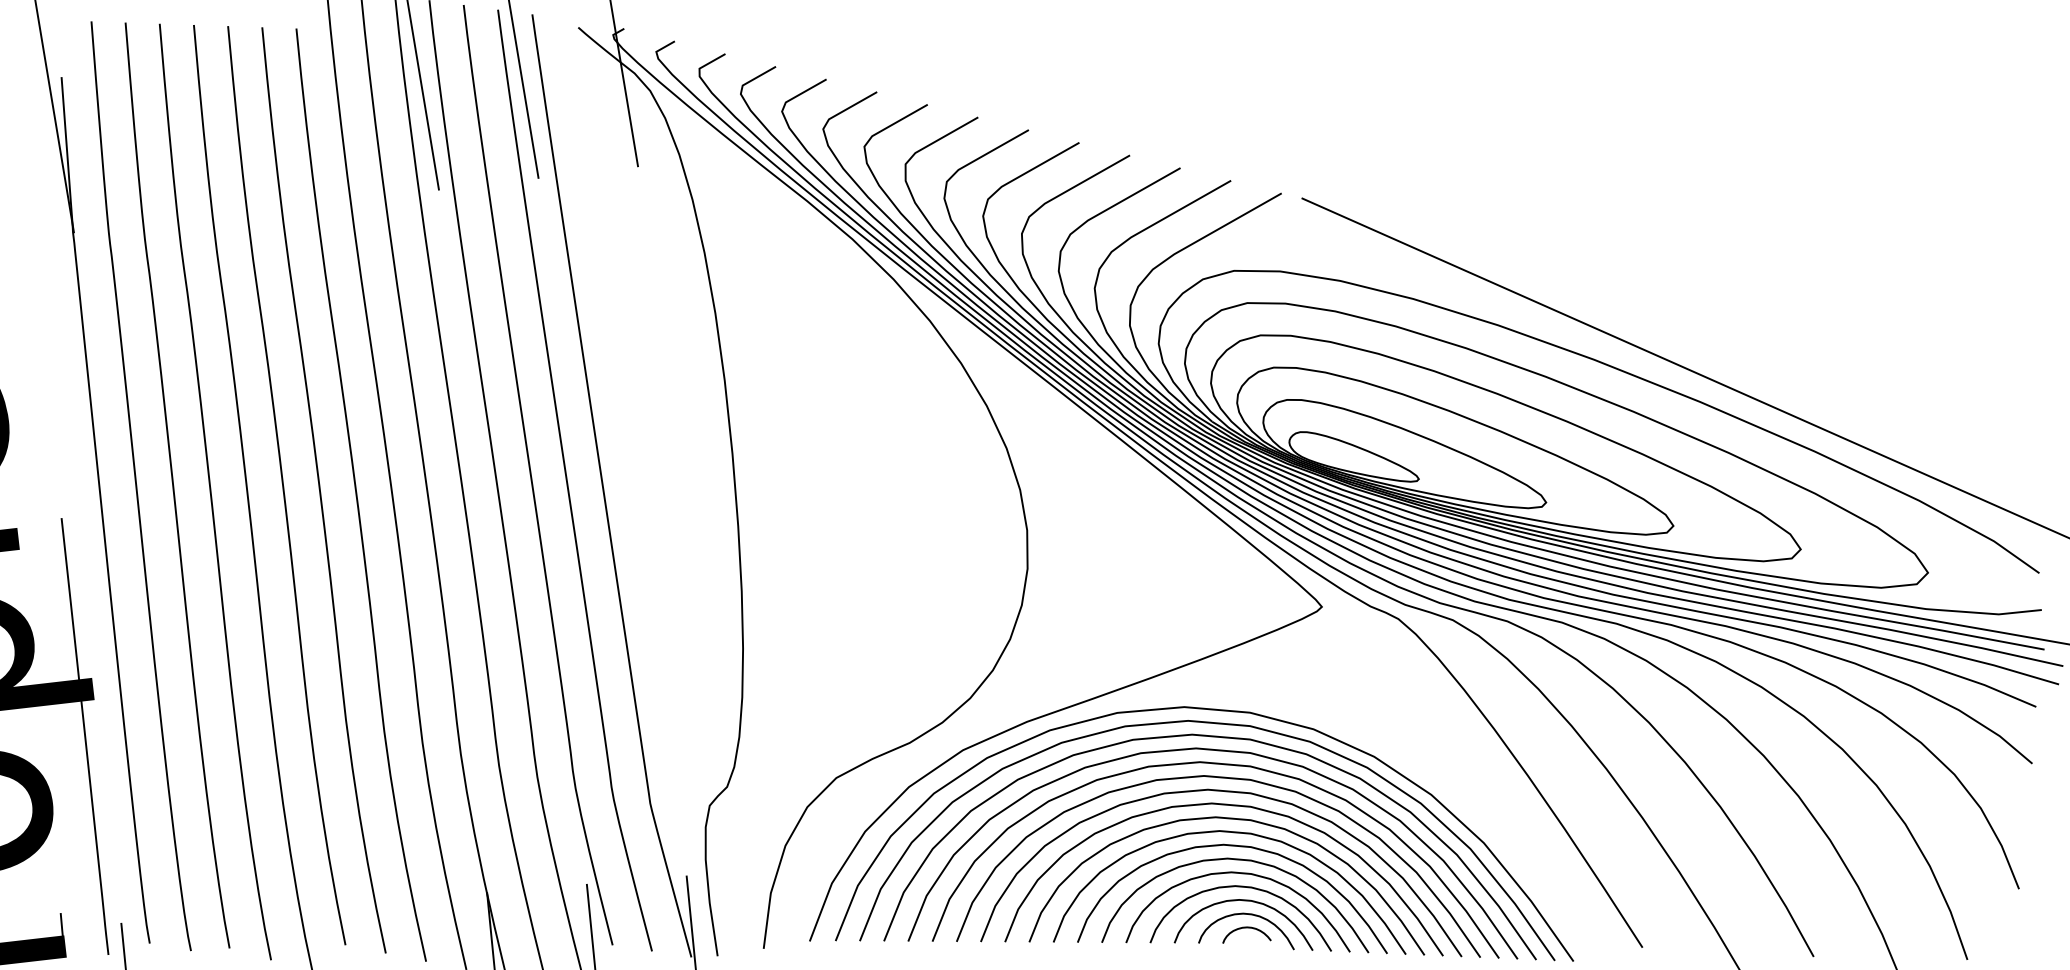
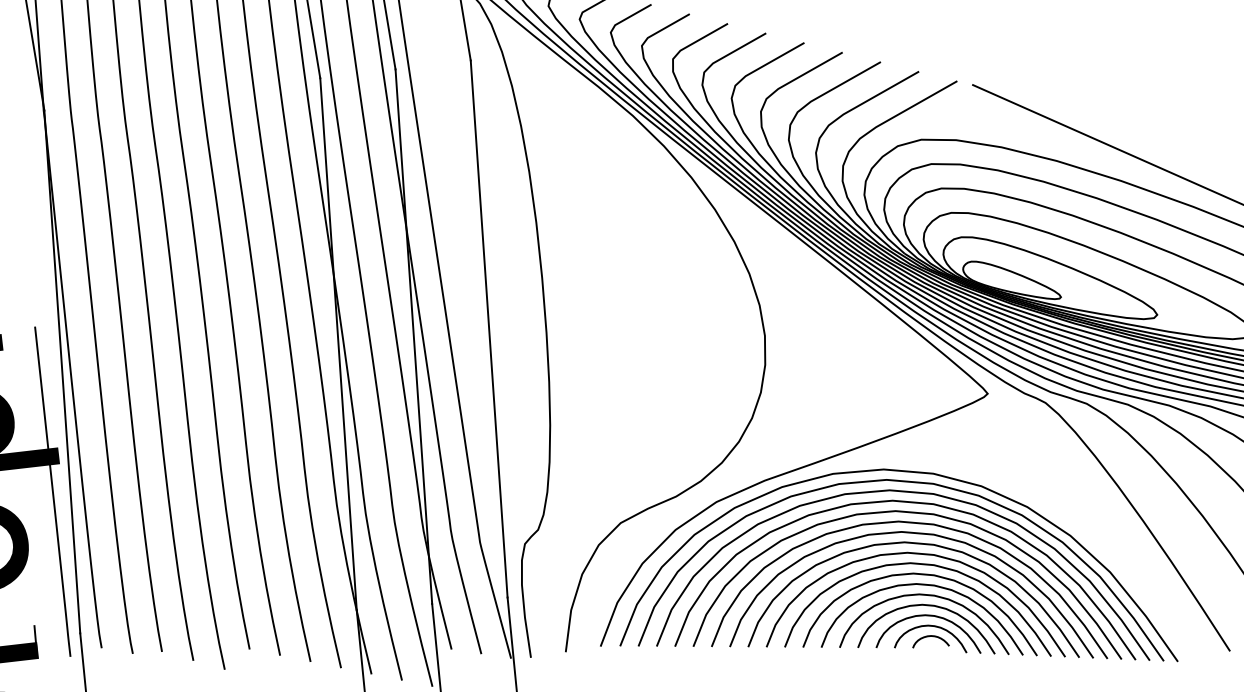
line: (661, 521) -> (488, 329), added
line: (562, 530) -> (413, 335), added
line: (462, 541) -> (338, 344), added
line: (97, 577) -> (62, 371), added

